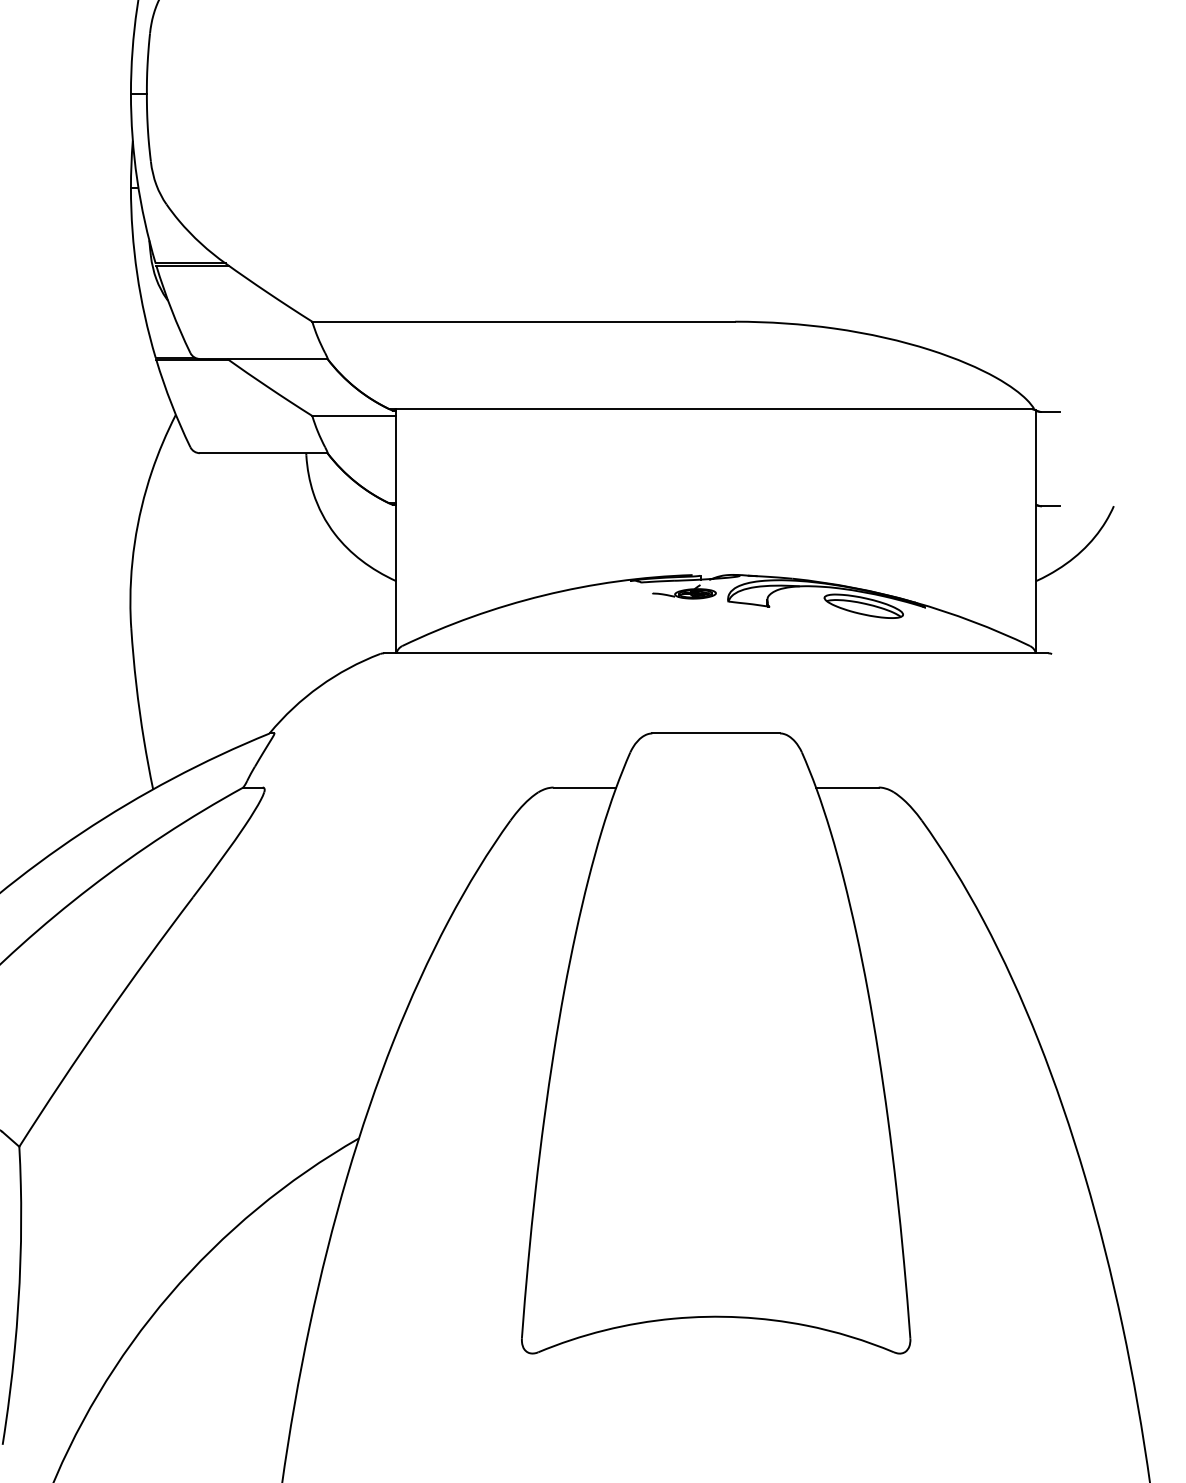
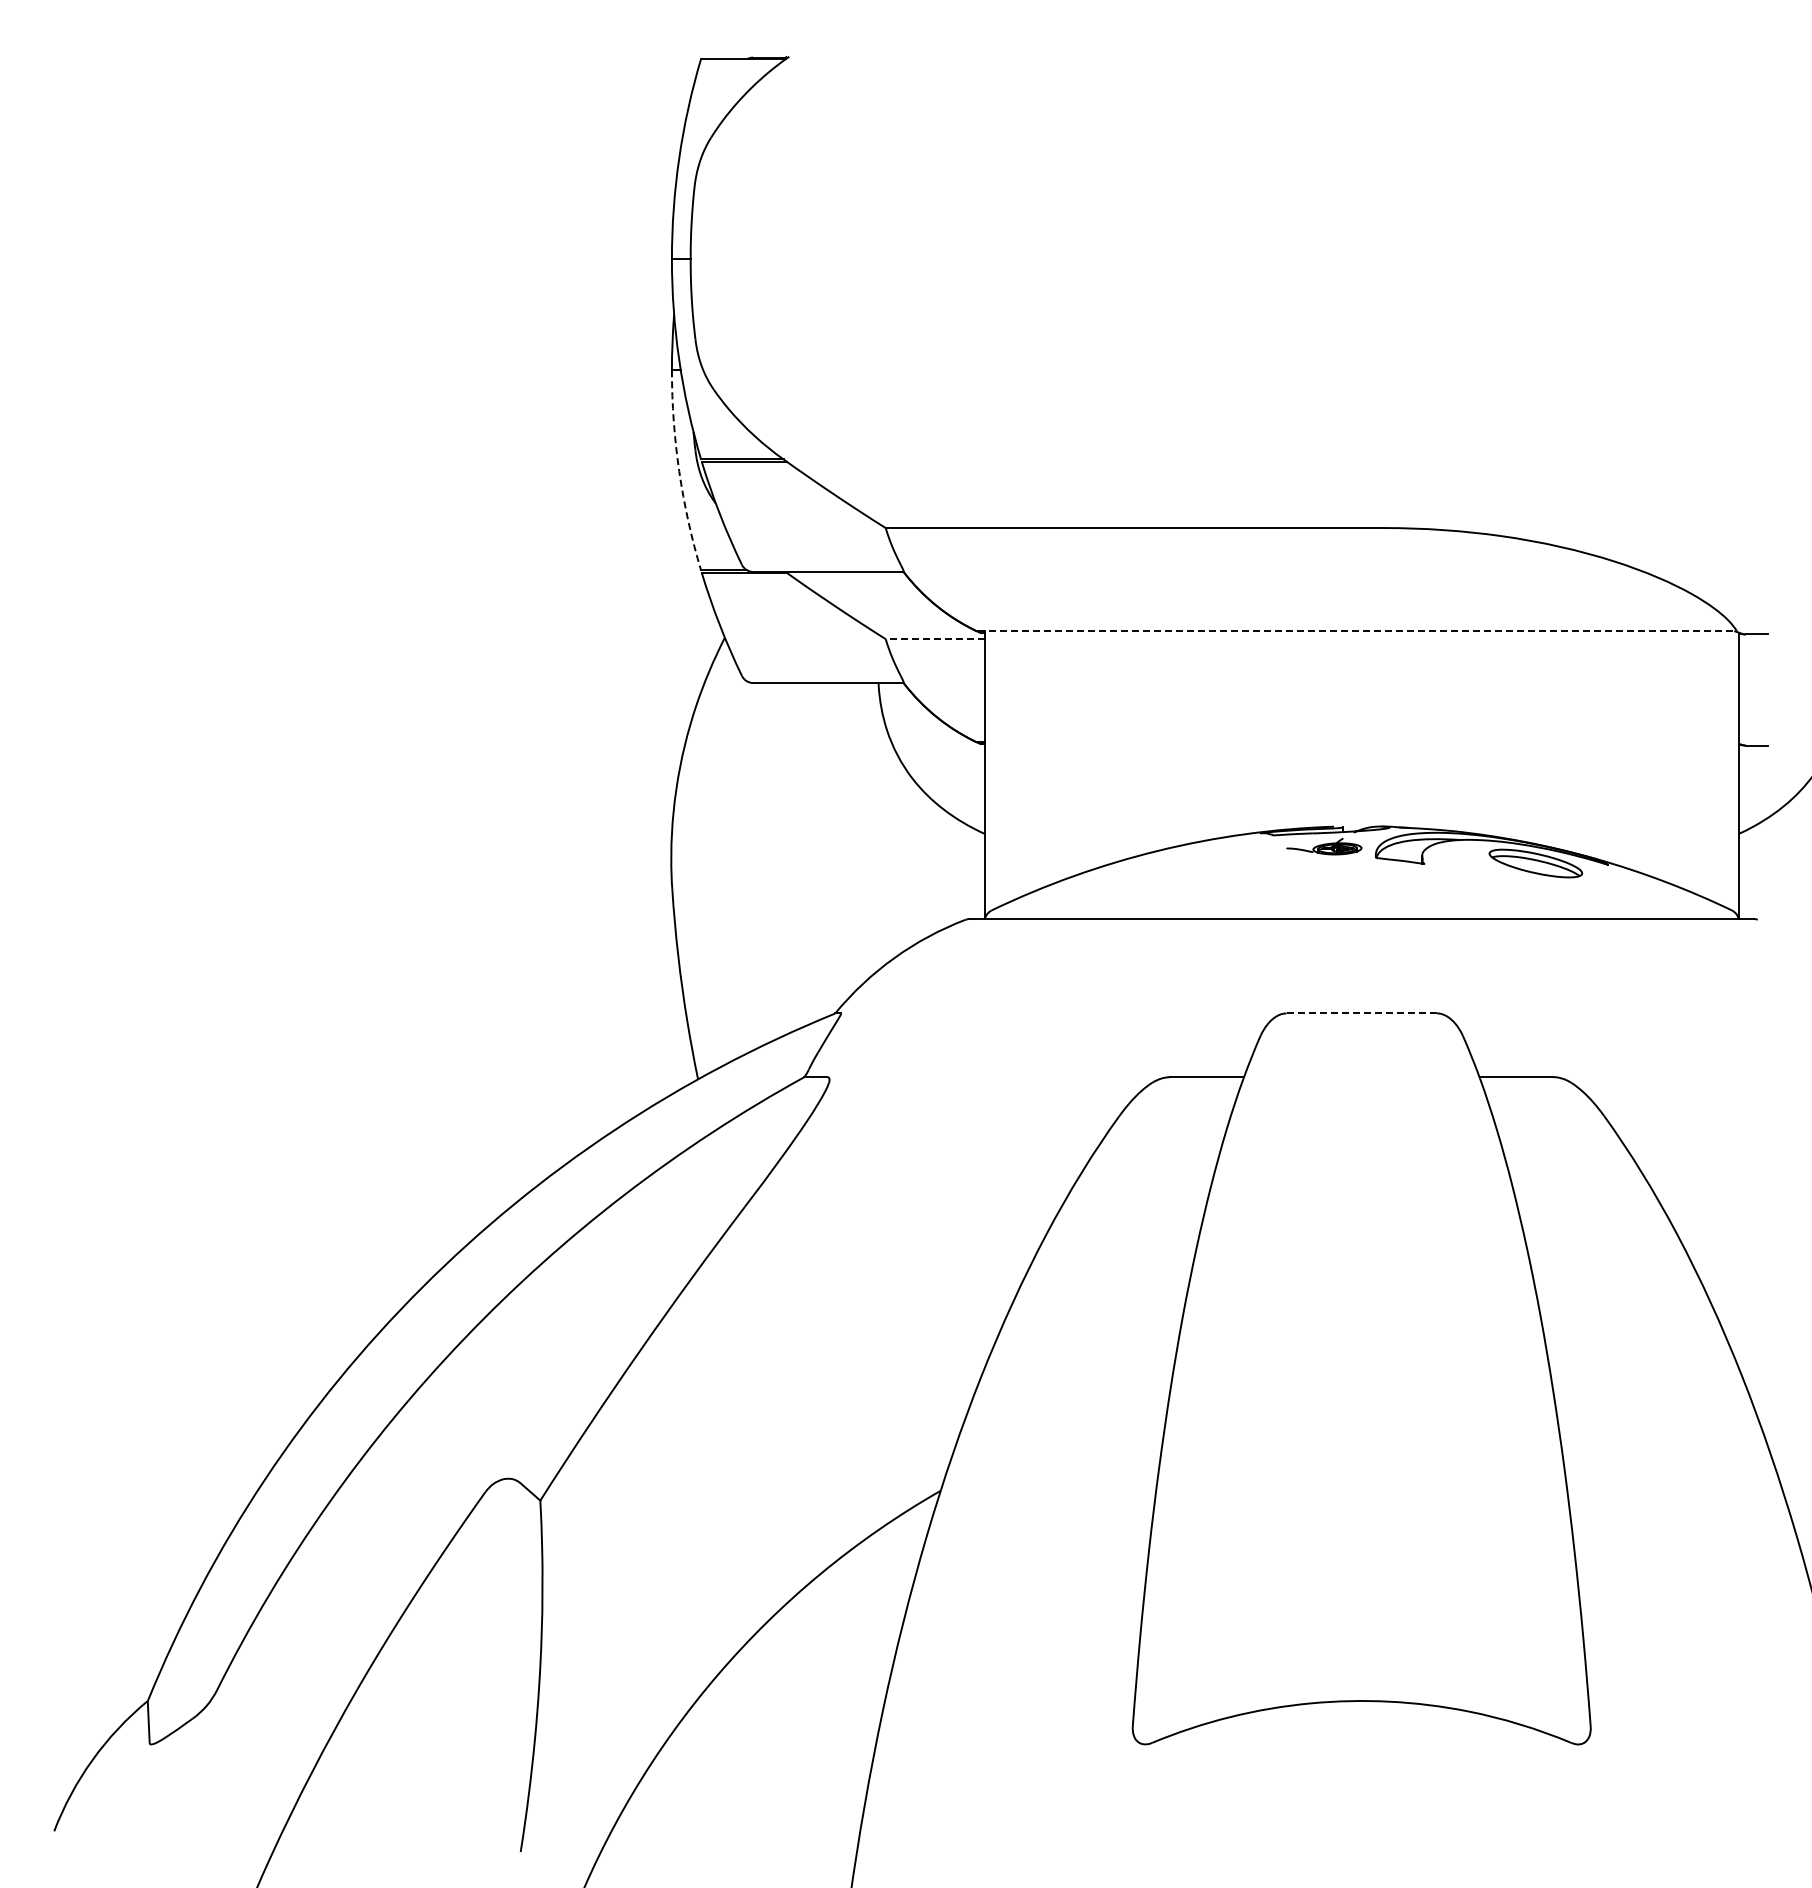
arc: (137, 273) -> (679, 471), solid -> dashed
line: (711, 409) -> (1356, 631), solid -> dashed
line: (353, 416) -> (934, 639), solid -> dashed
line: (715, 733) -> (1361, 1013), solid -> dashed

